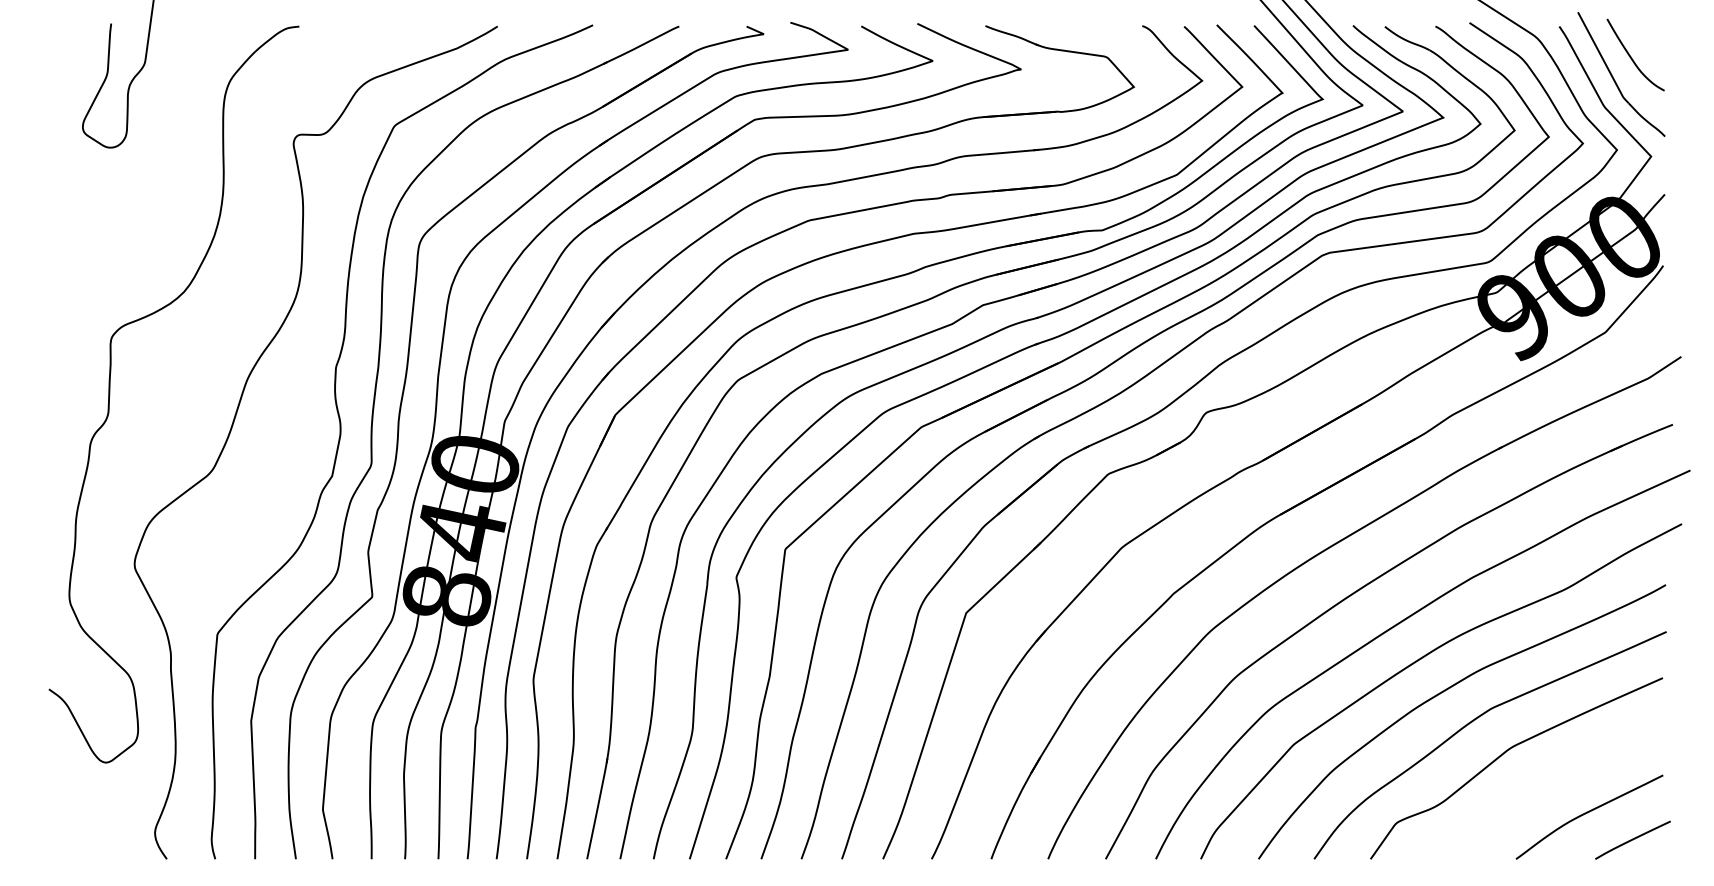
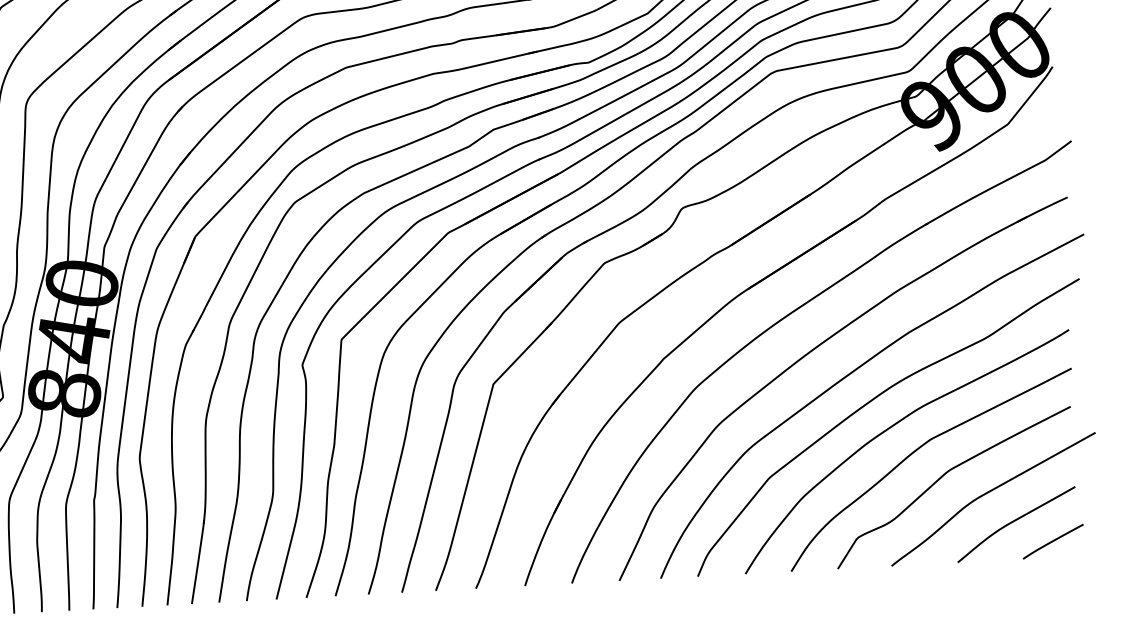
curve: (1559, 776) -> (989, 492), added

